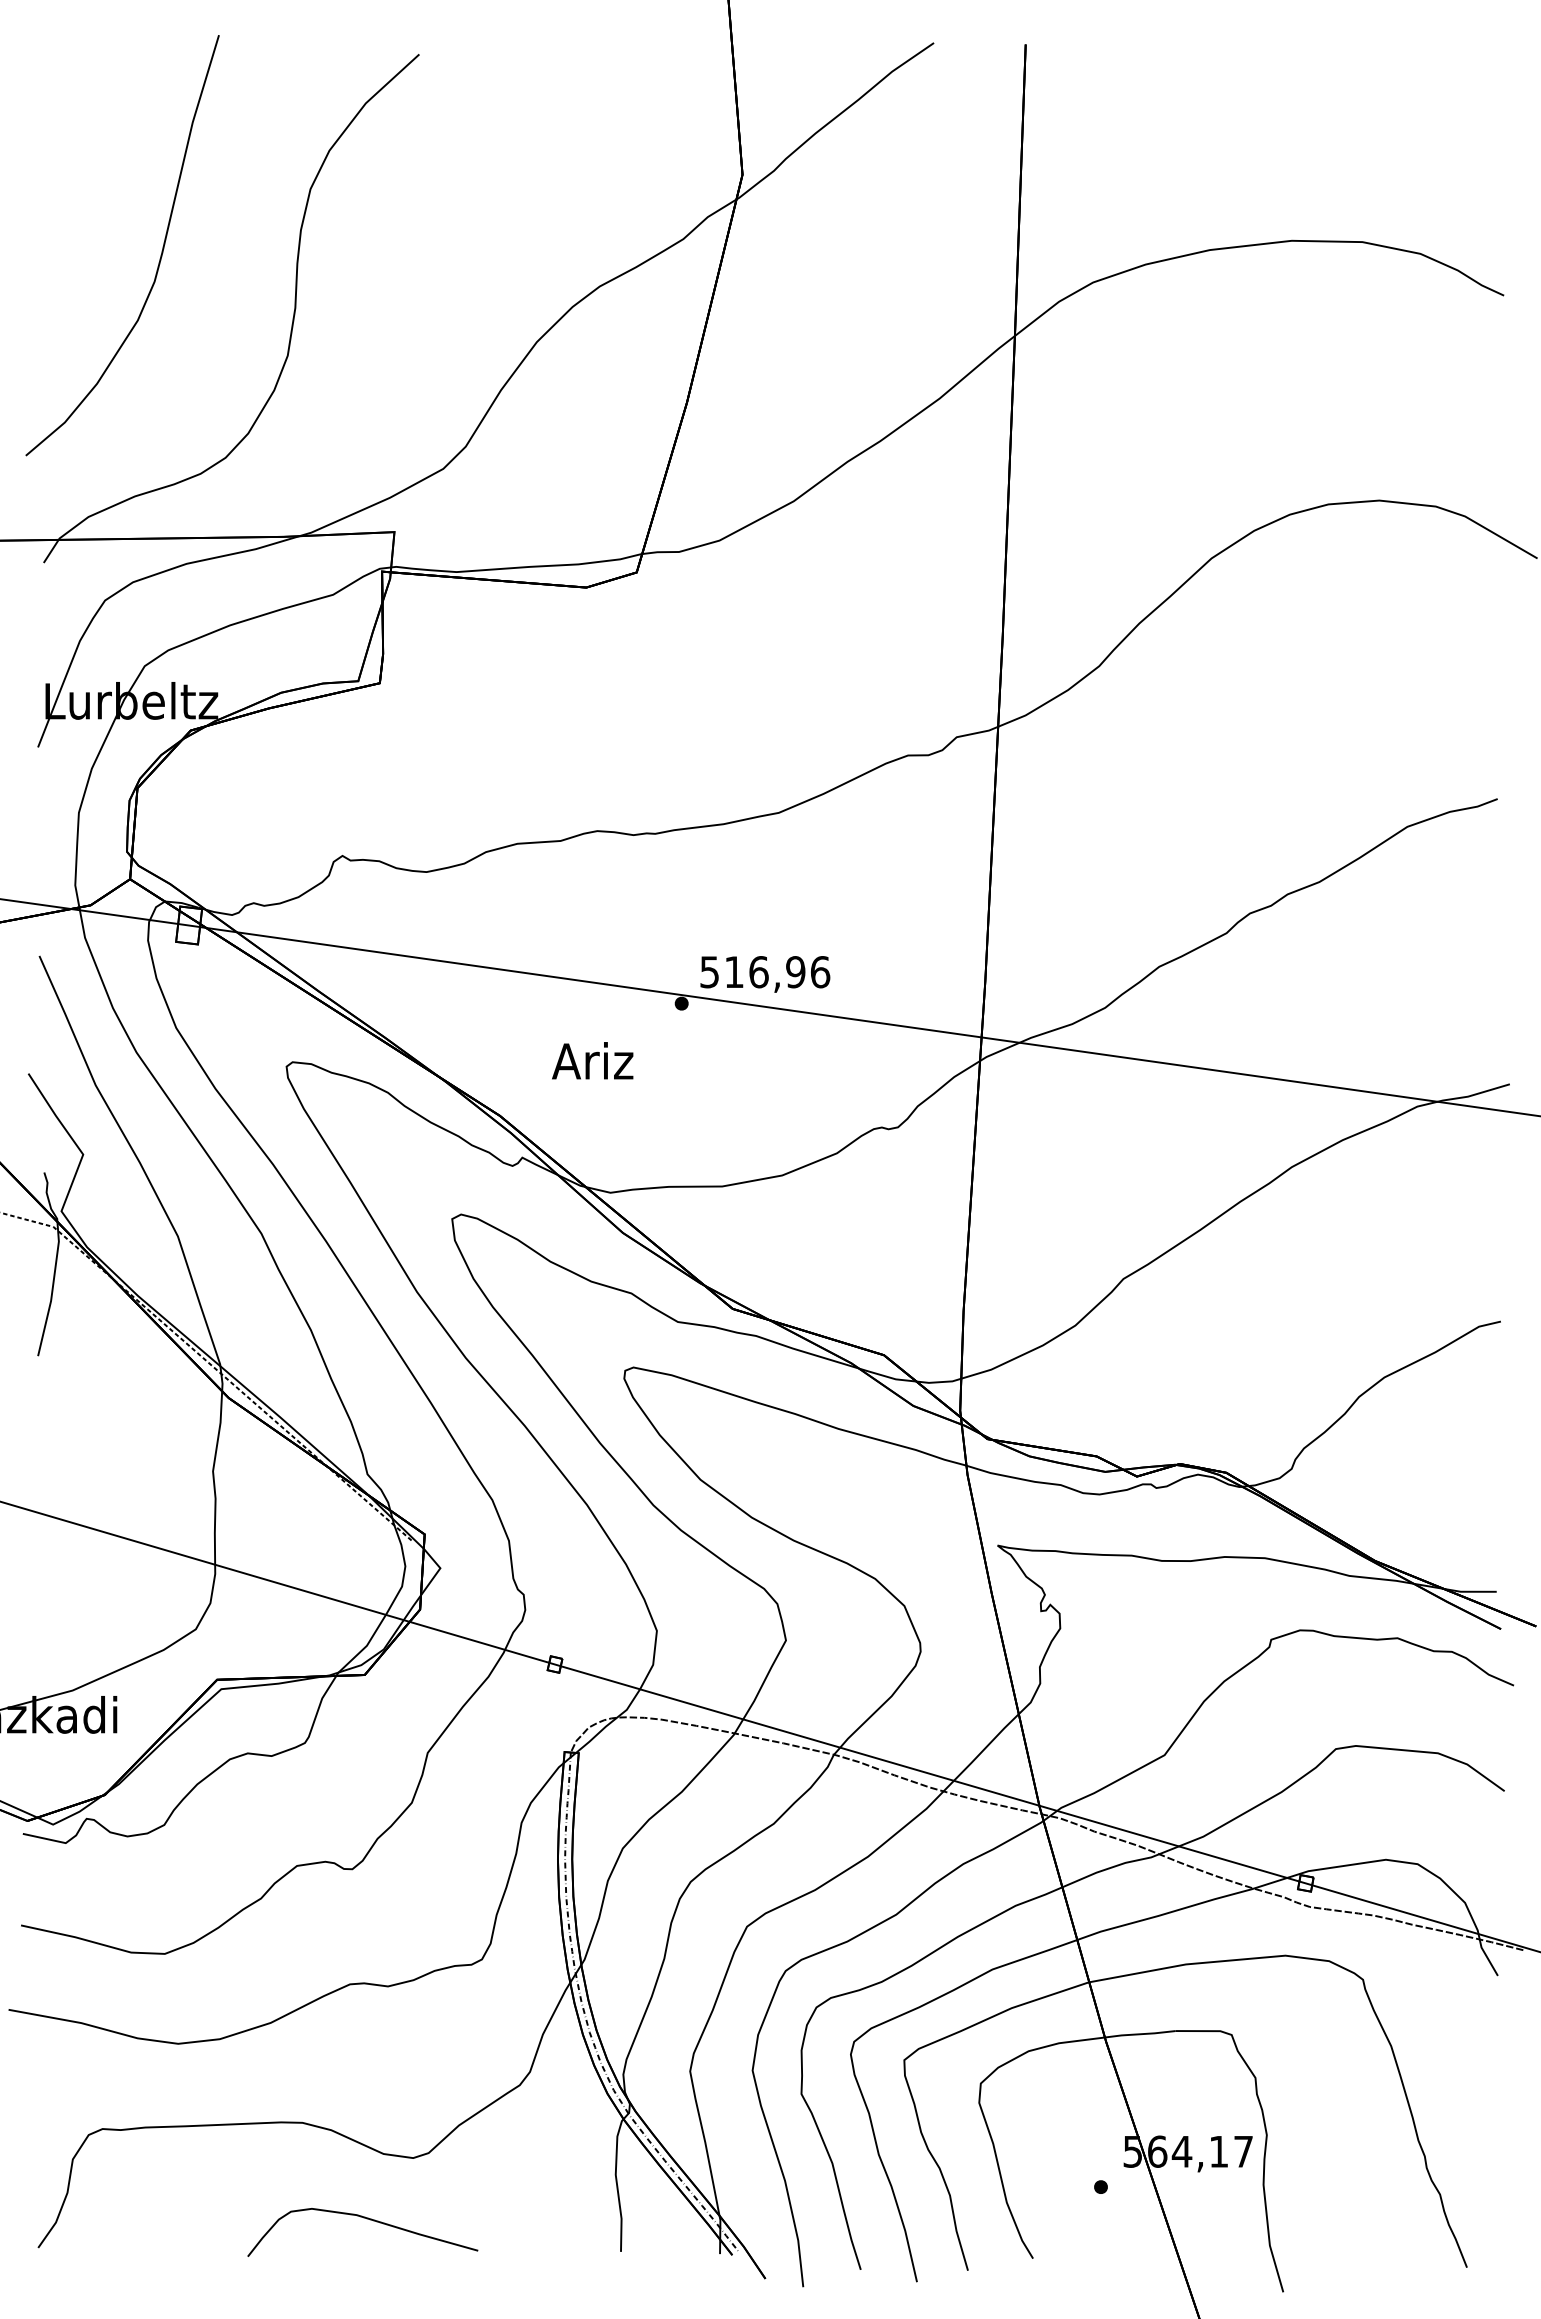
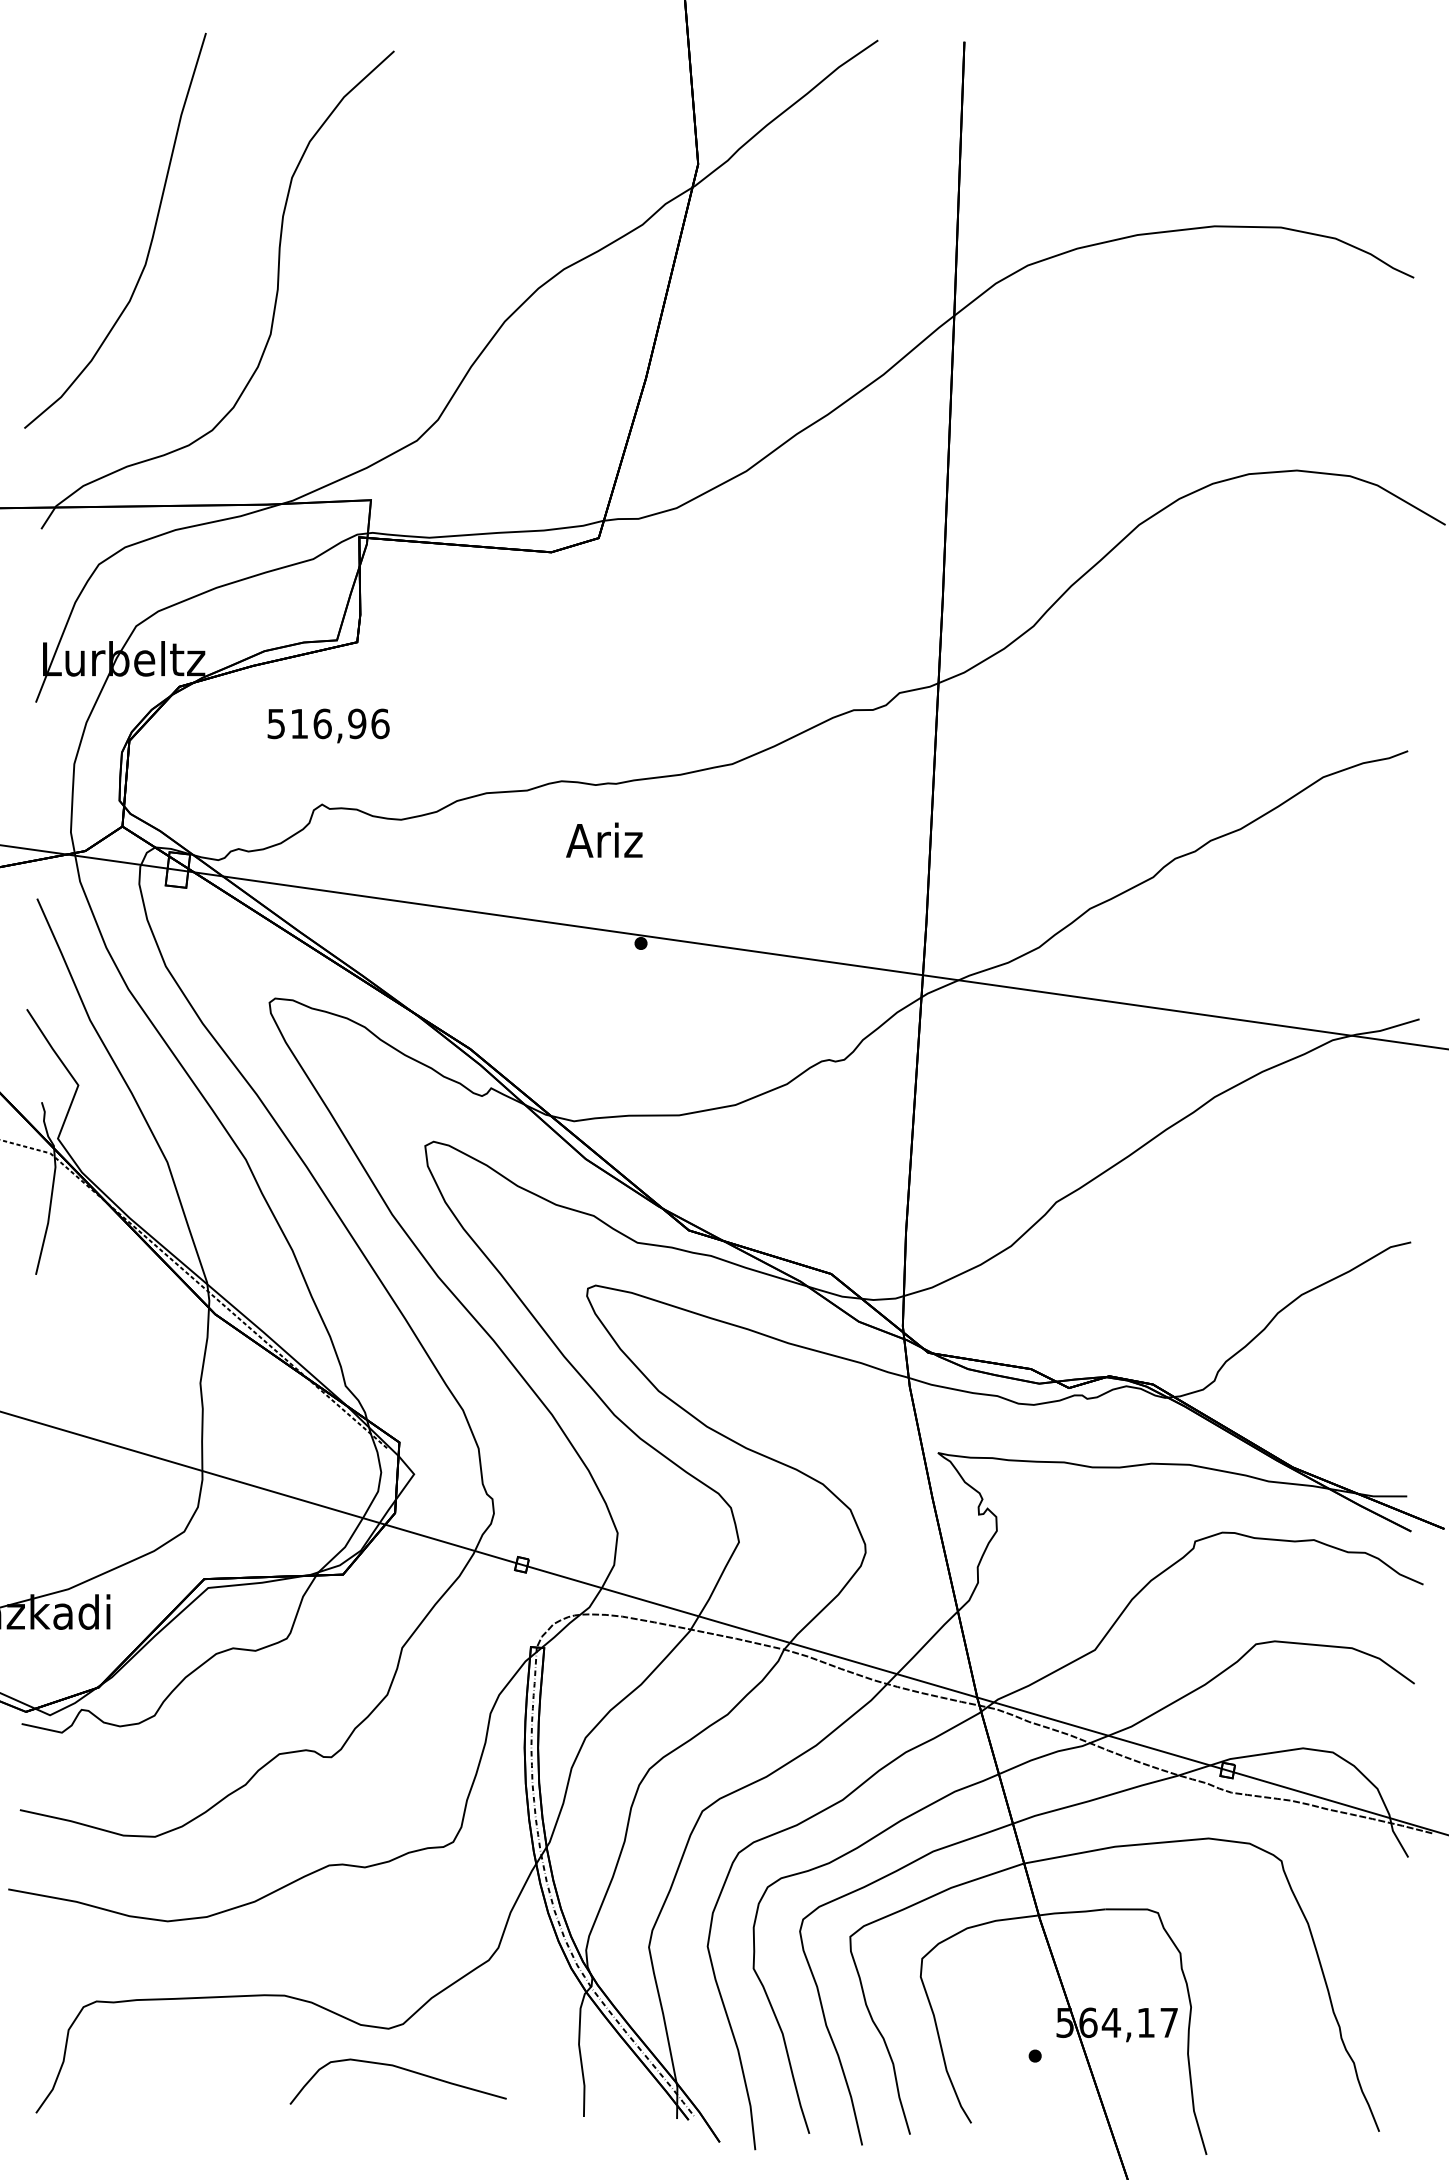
text: (765, 973) -> (328, 725), moved
text: (592, 1060) -> (604, 839), moved
curve: (366, 2219) -> (401, 2069), moved

